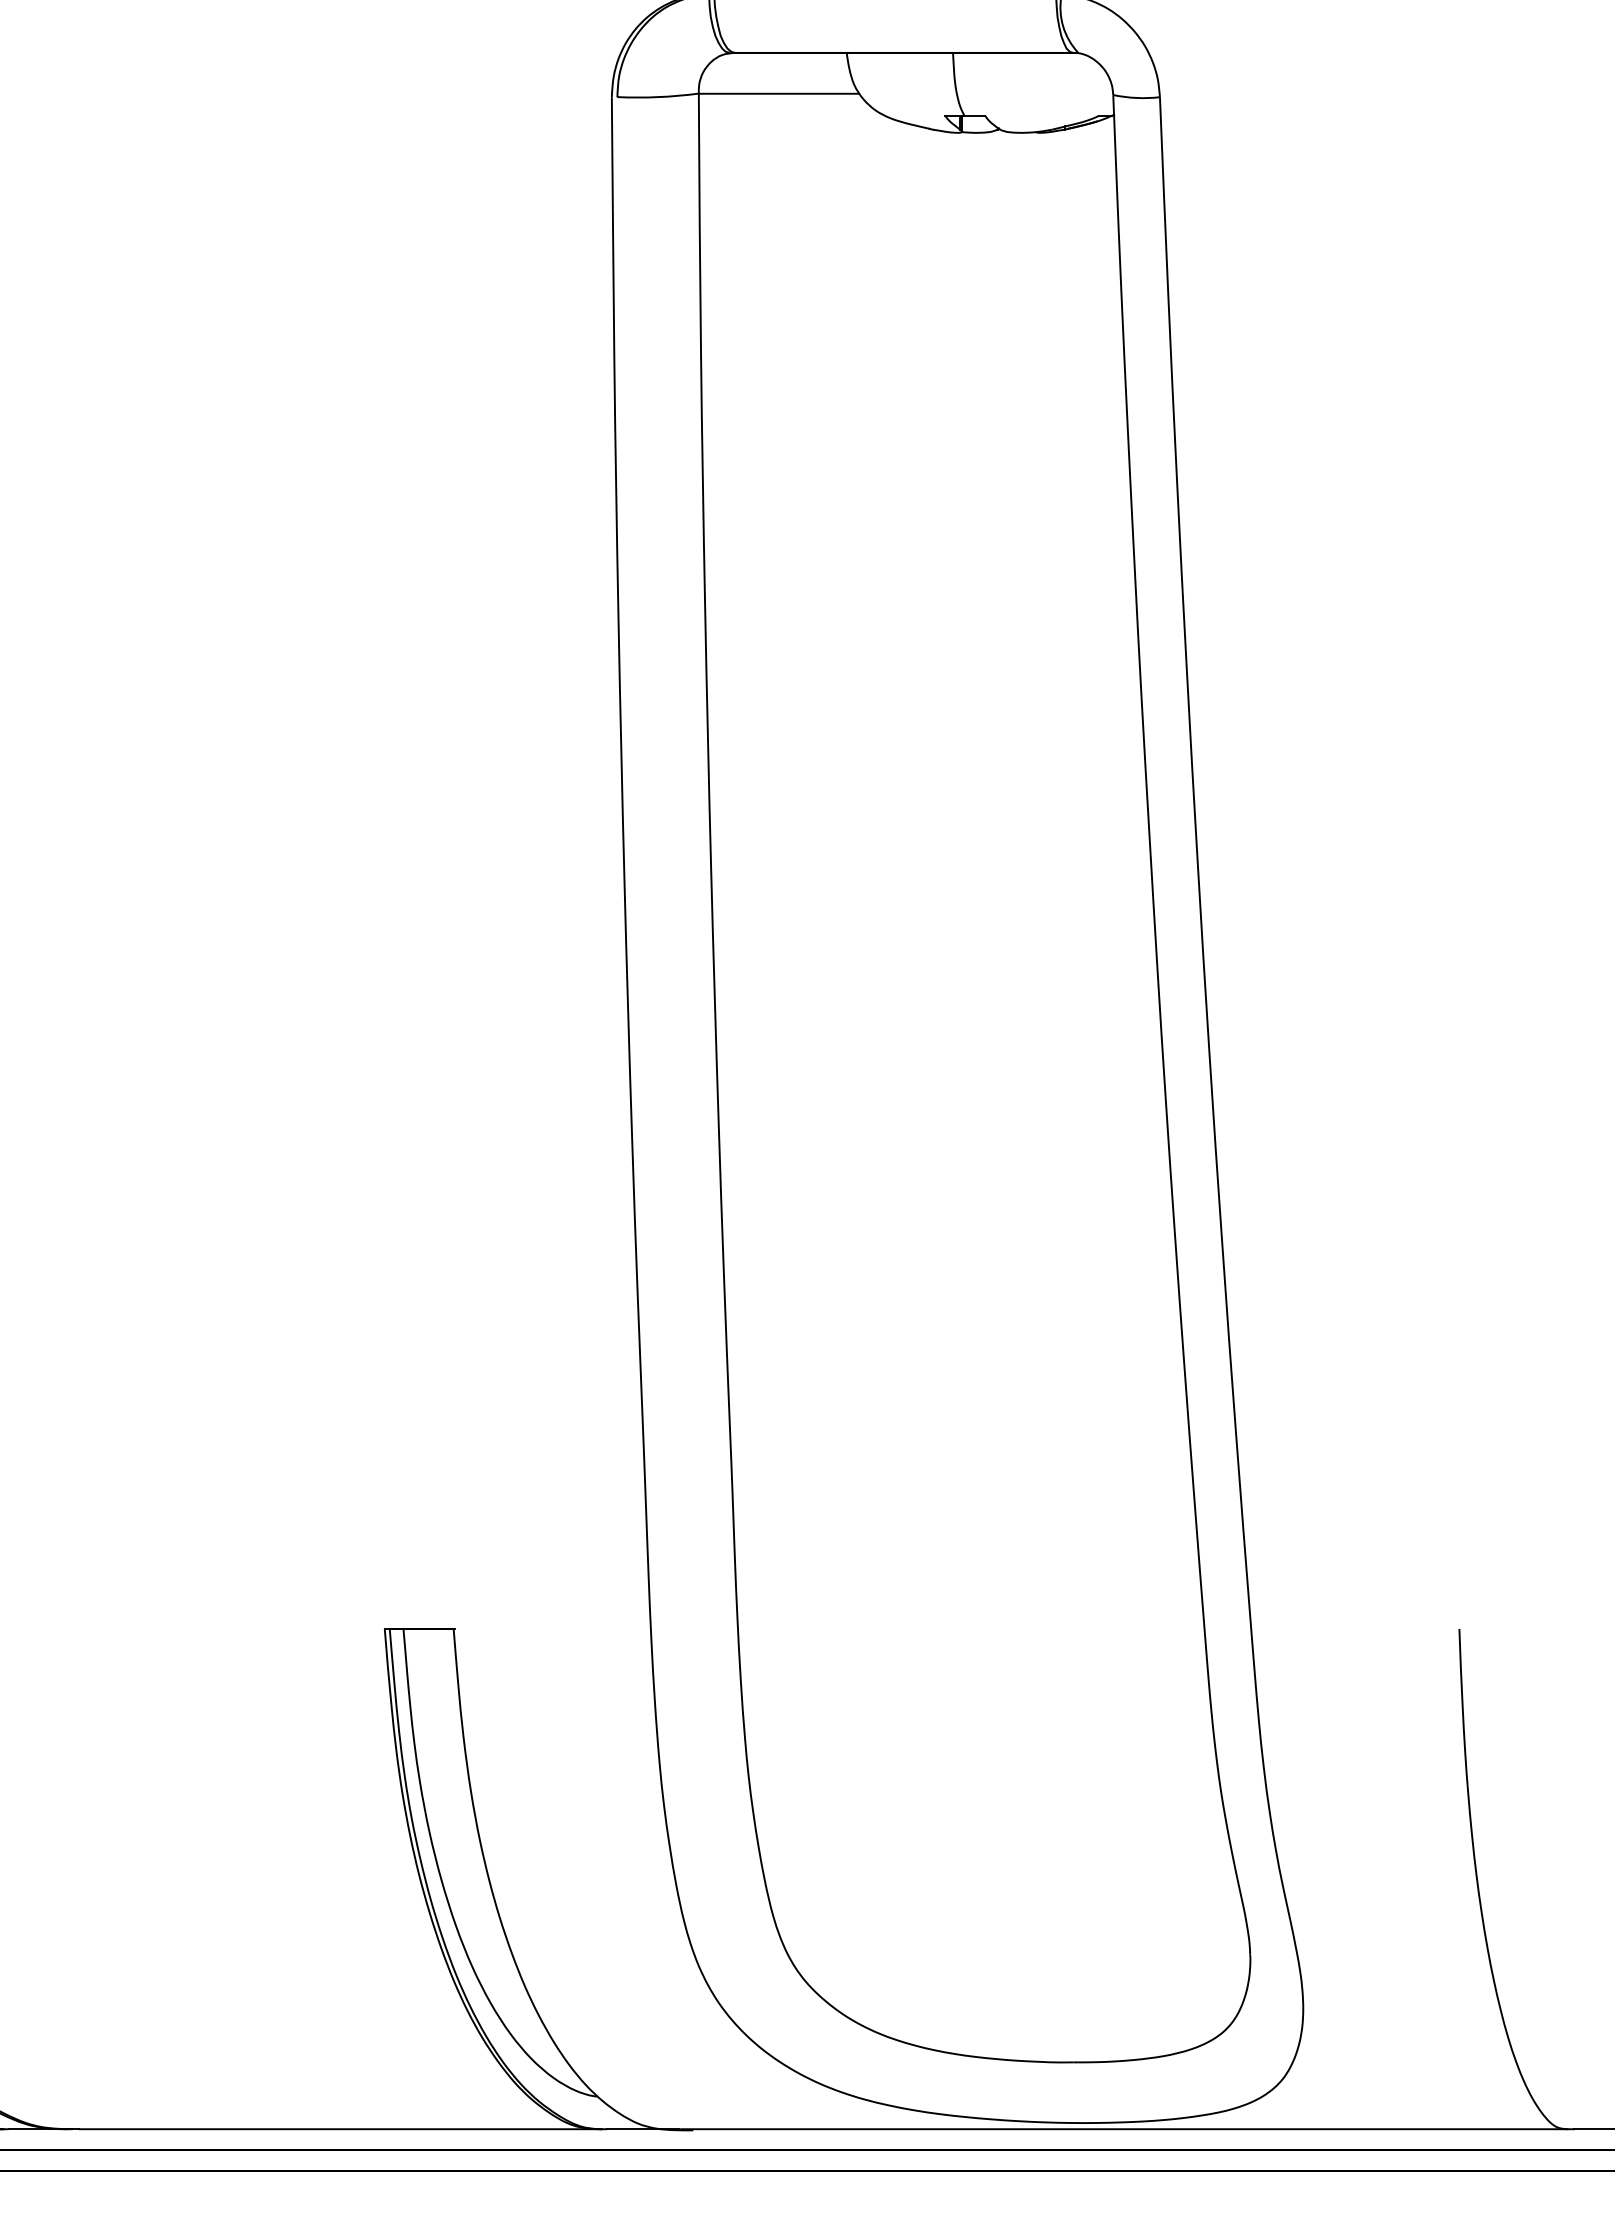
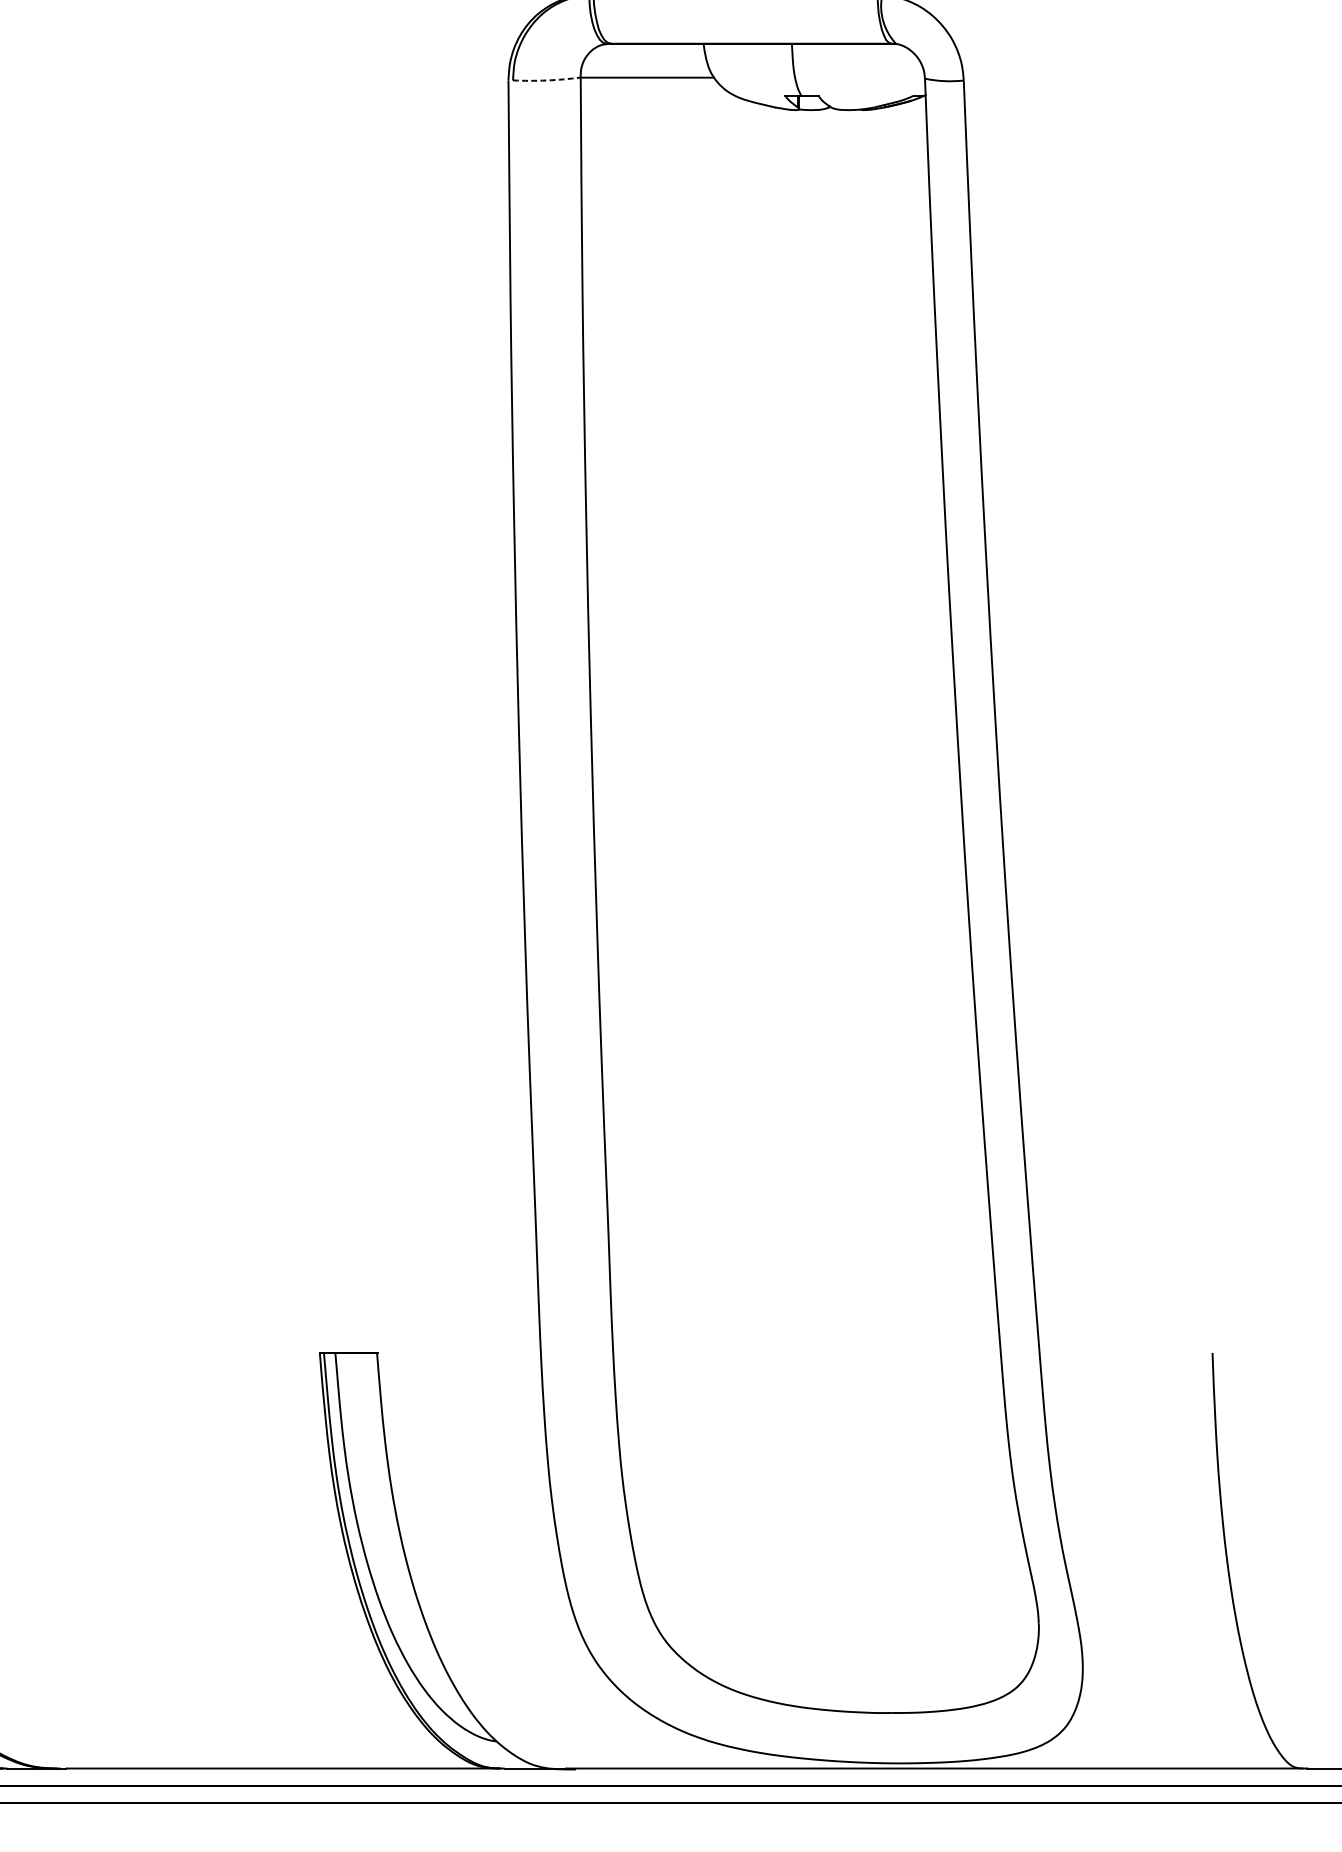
arc: (658, 97) -> (547, 80), solid -> dashed

